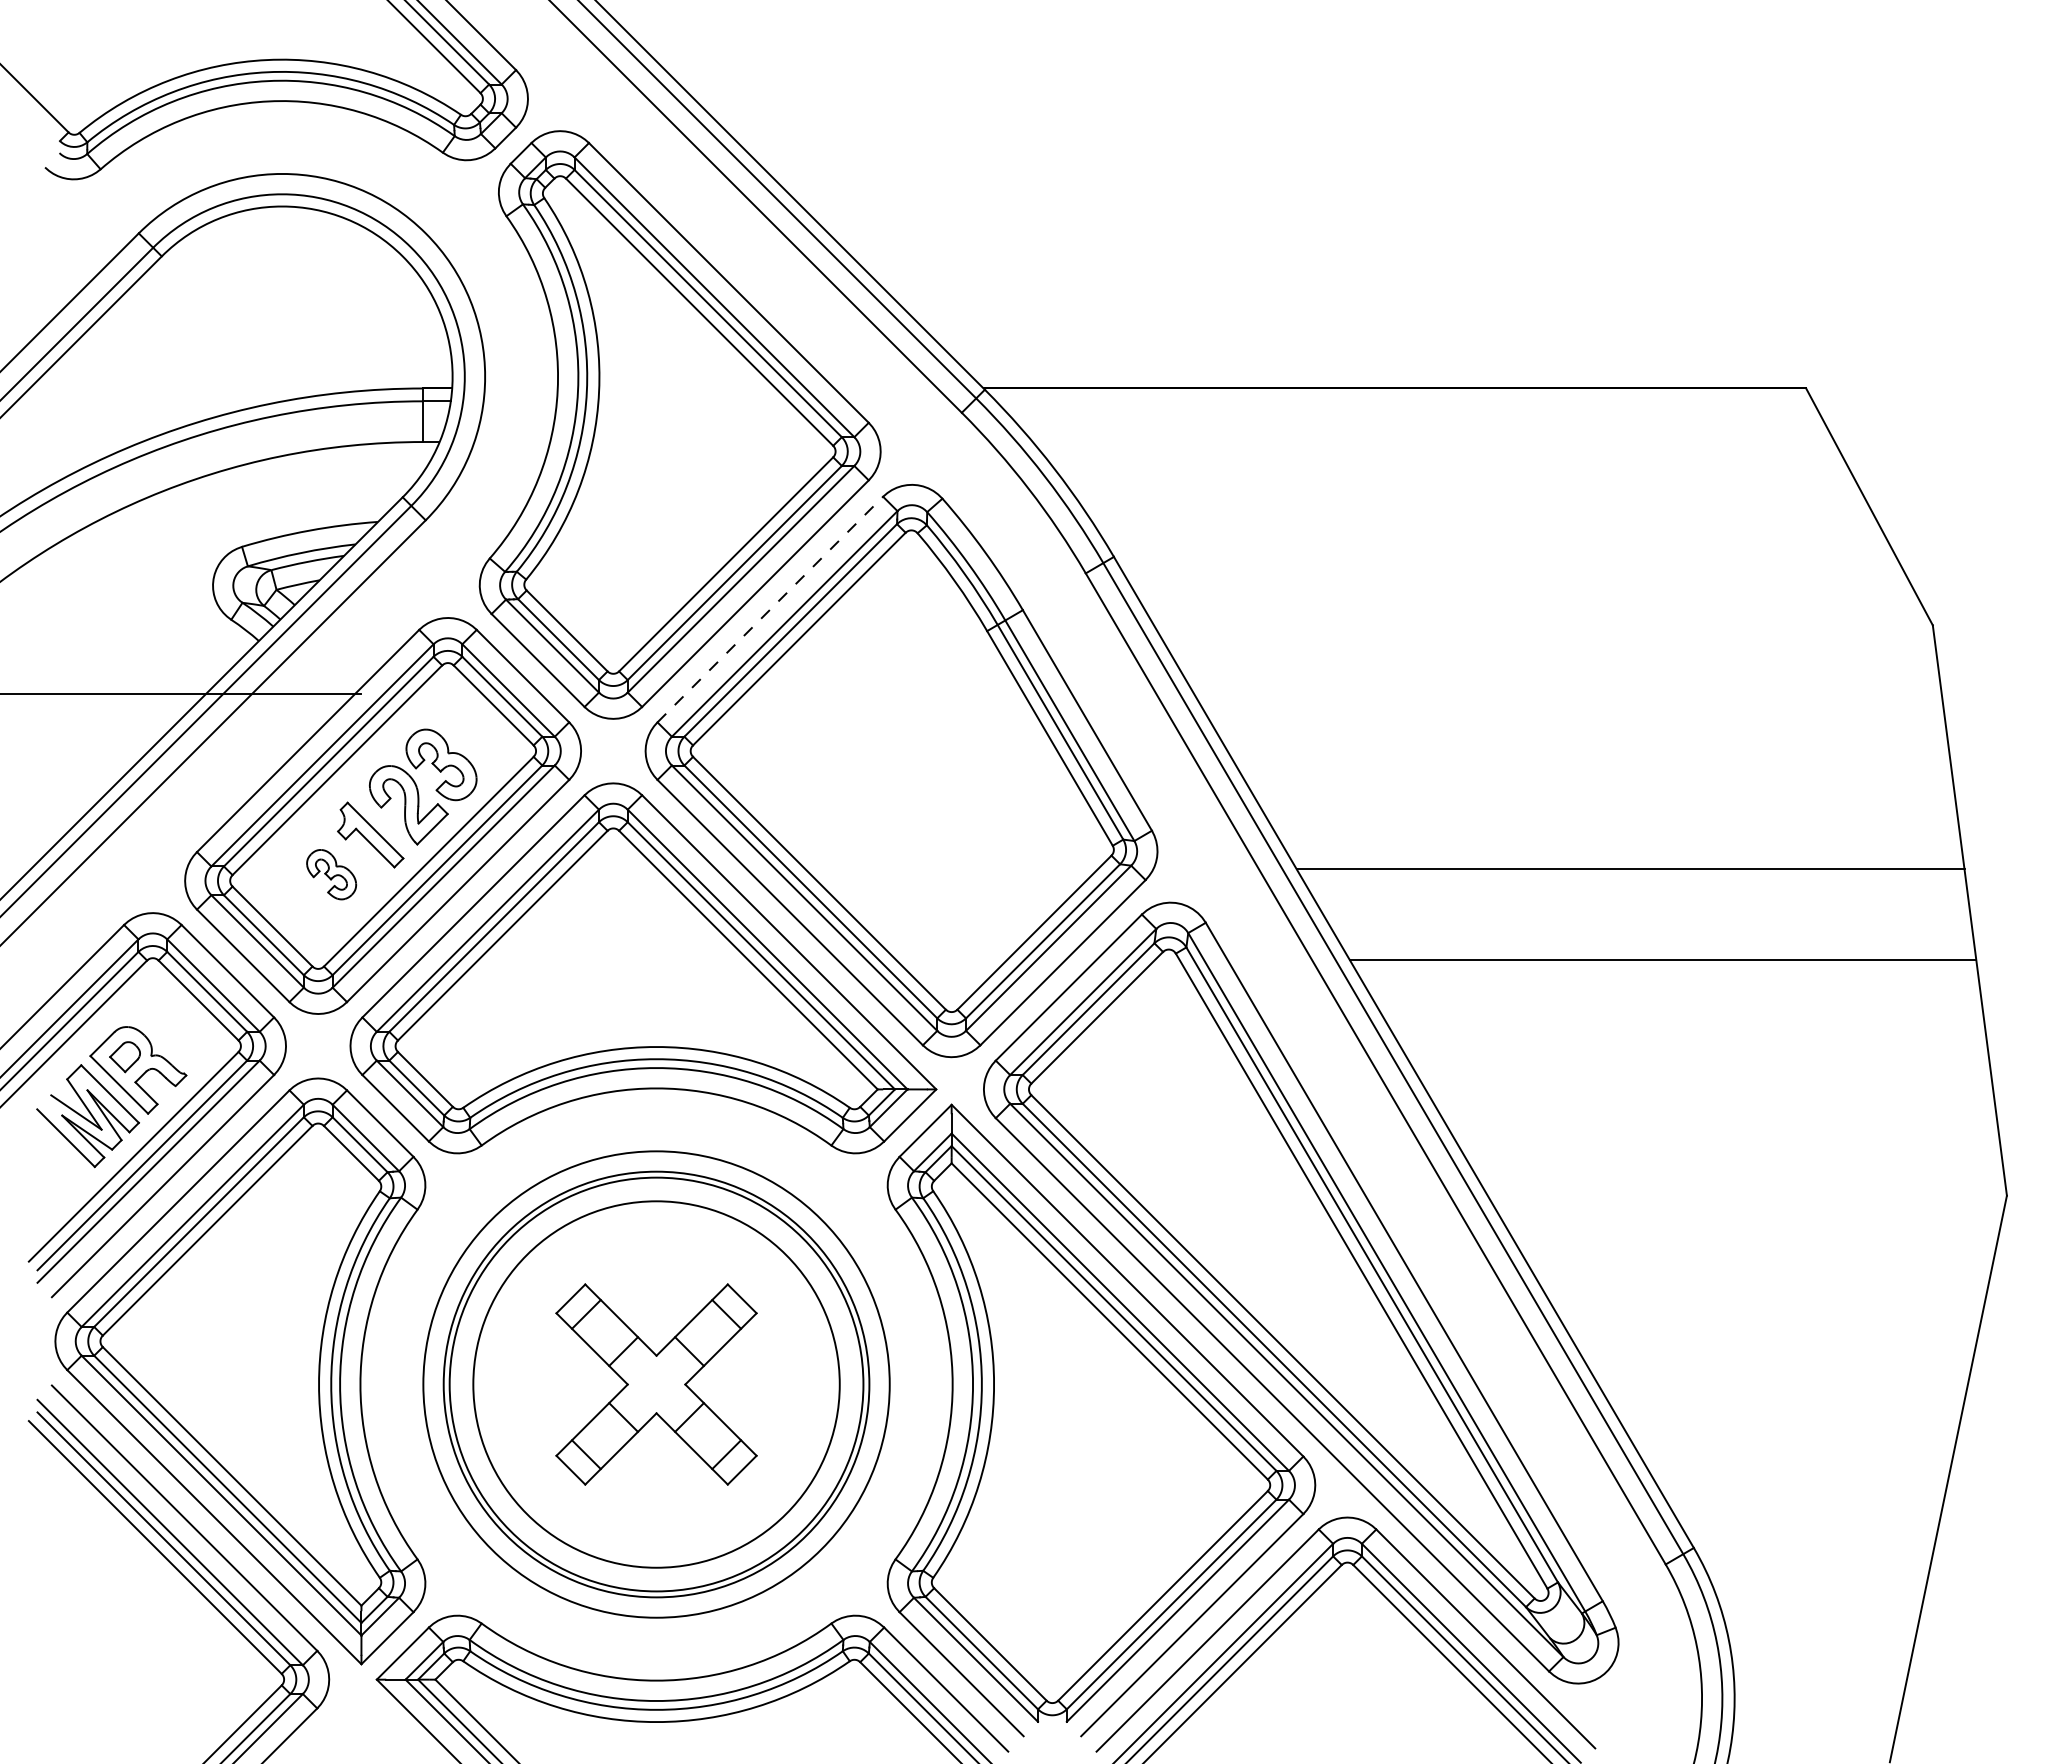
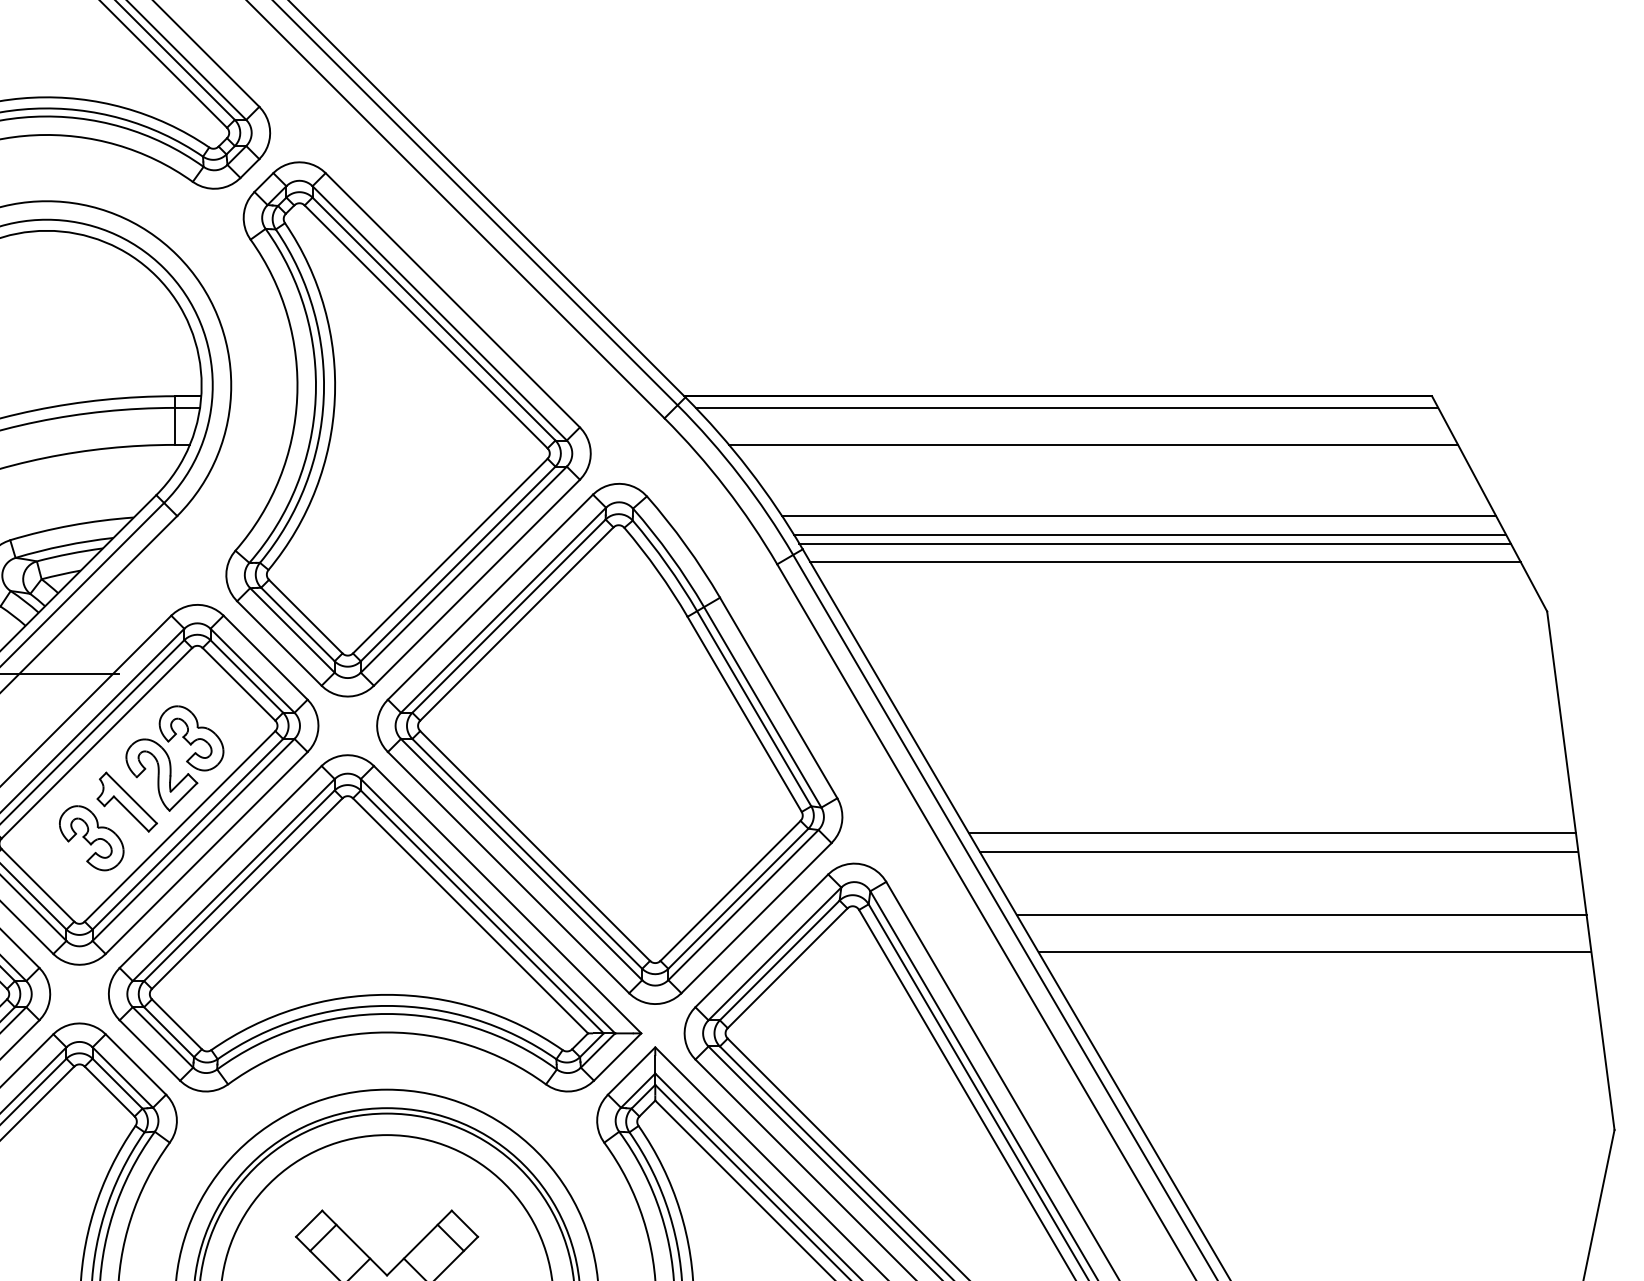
line: (1404, 401) -> (1066, 408), added
line: (1433, 442) -> (1093, 445), added
line: (1483, 520) -> (1138, 516), added
line: (1495, 540) -> (1149, 534), added
line: (1501, 550) -> (1155, 543), added
line: (1512, 571) -> (1165, 562), added
line: (770, 609) -> (490, 597), dashed -> solid
part: (331, 874) -> (91, 838), size x1.43
line: (1637, 889) -> (1278, 851), added
line: (1677, 1000) -> (1315, 952), added

